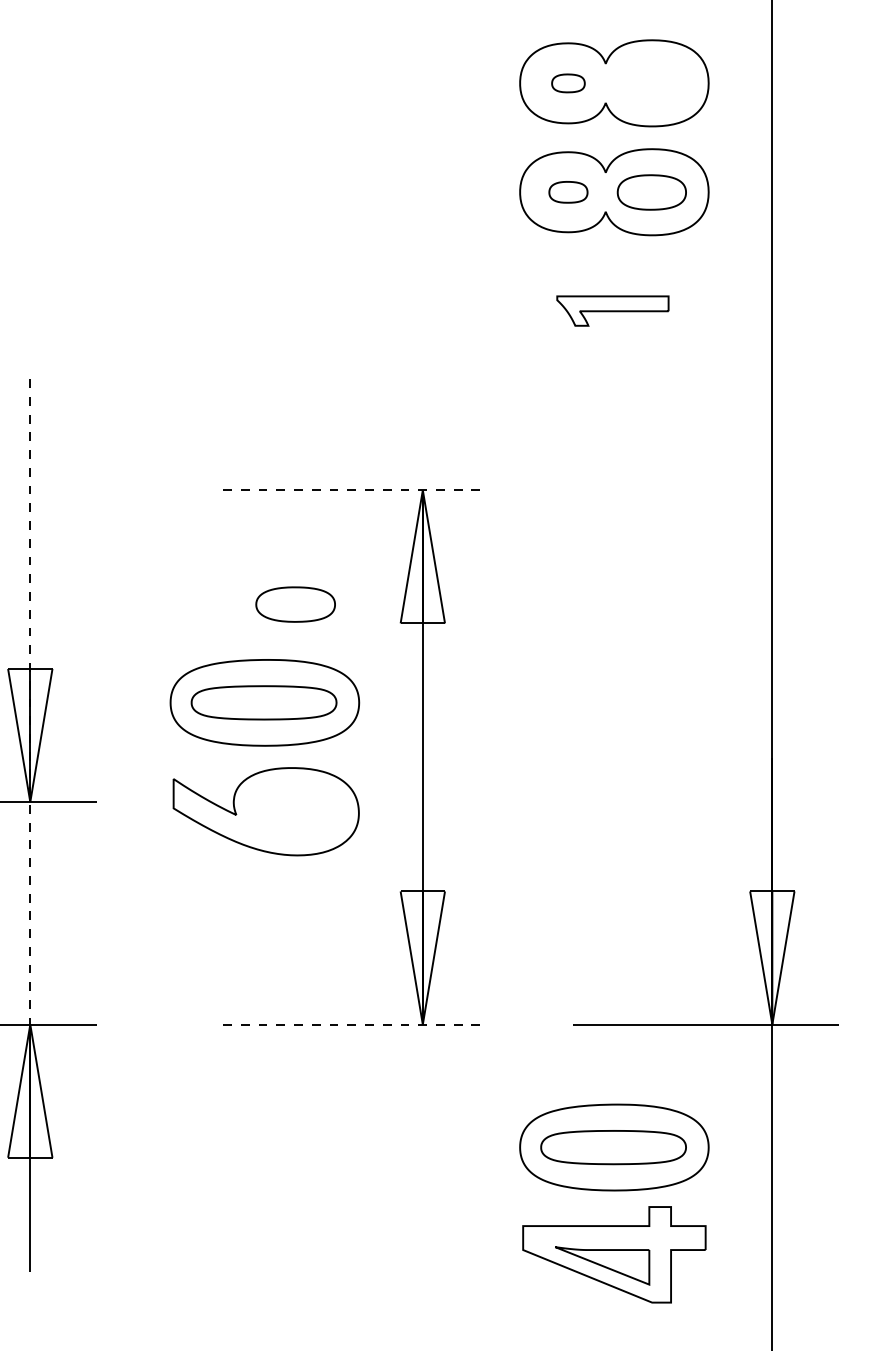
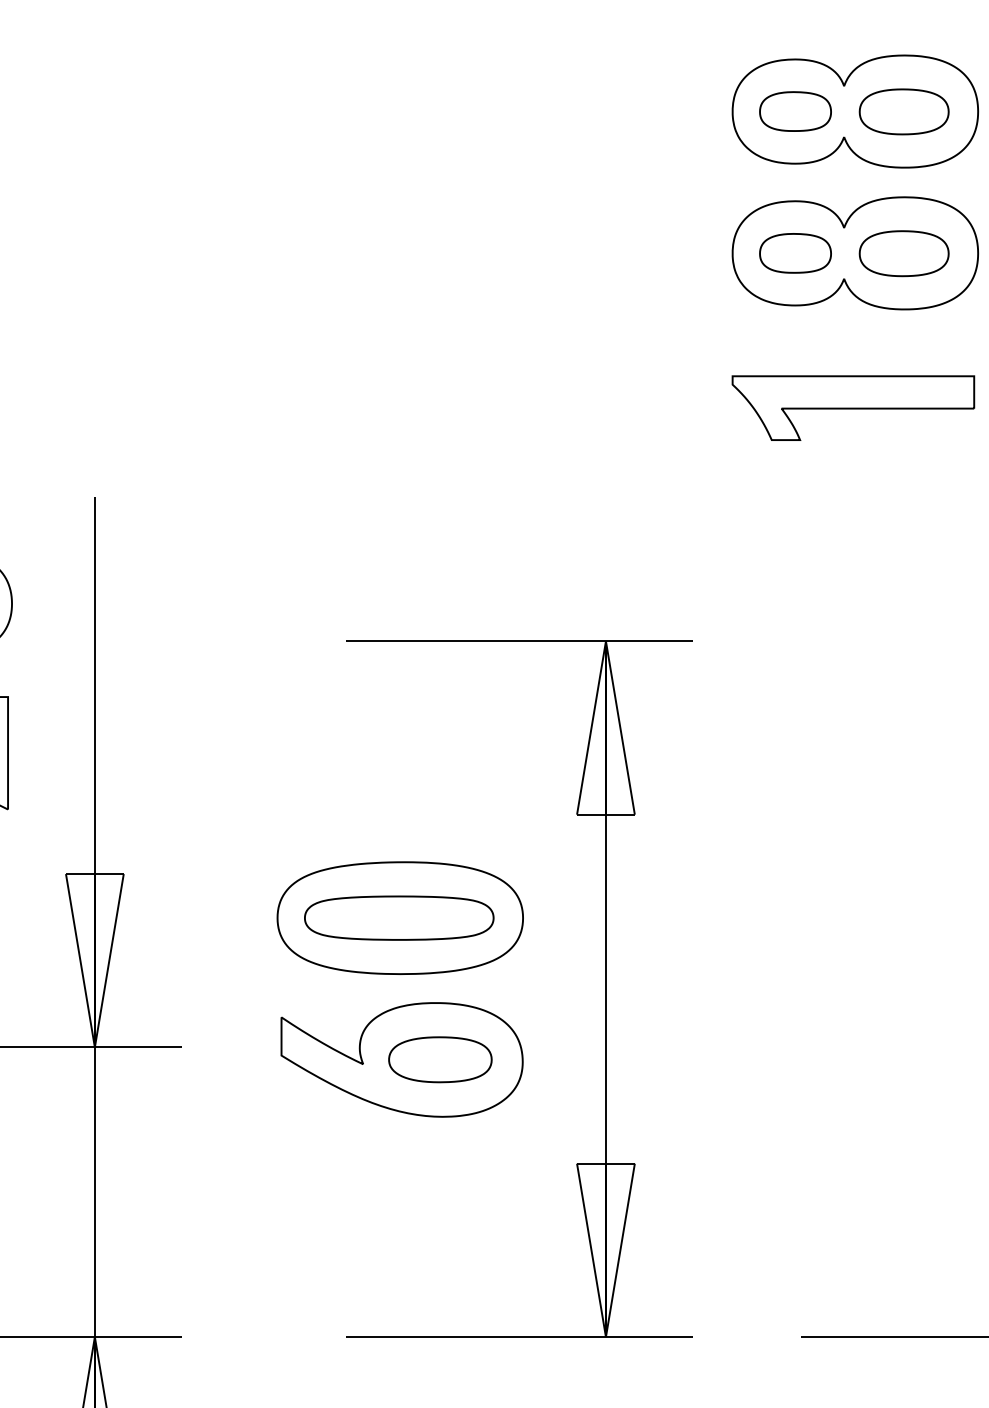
part: (568, 83) -> (795, 111), size x1.67
part: (651, 83) -> (903, 111), added
part: (568, 192) -> (795, 253), size x1.43
part: (612, 310) -> (852, 407), size x1.67
line: (356, 490) -> (519, 641), dashed -> solid
part: (295, 604) -> (440, 1059), moved
line: (30, 701) -> (95, 916), dashed -> solid
line: (356, 1024) -> (519, 1336), dashed -> solid

